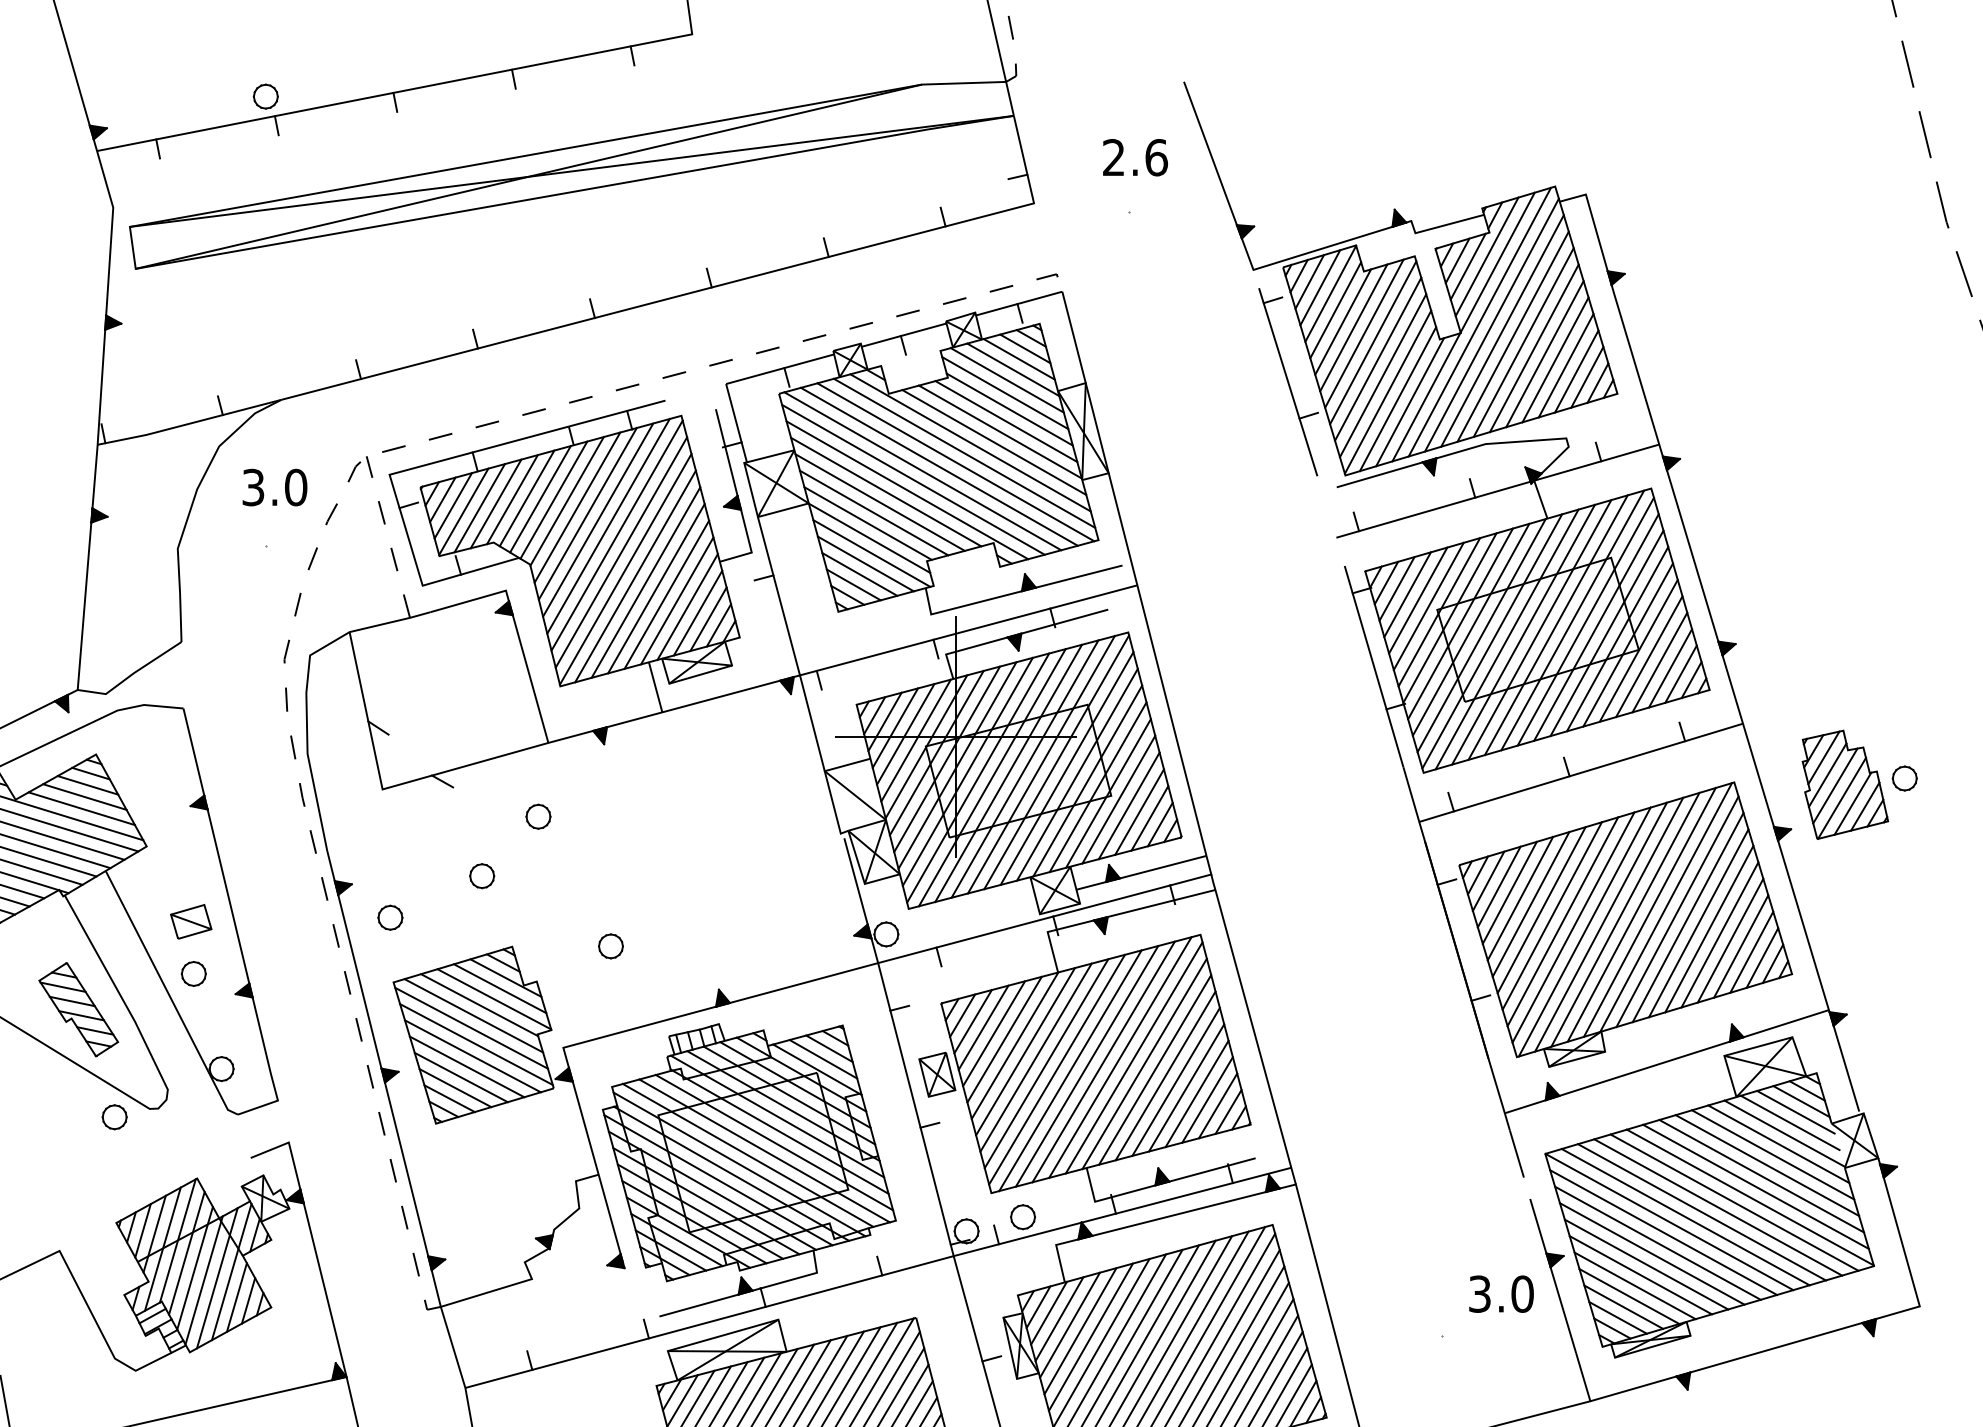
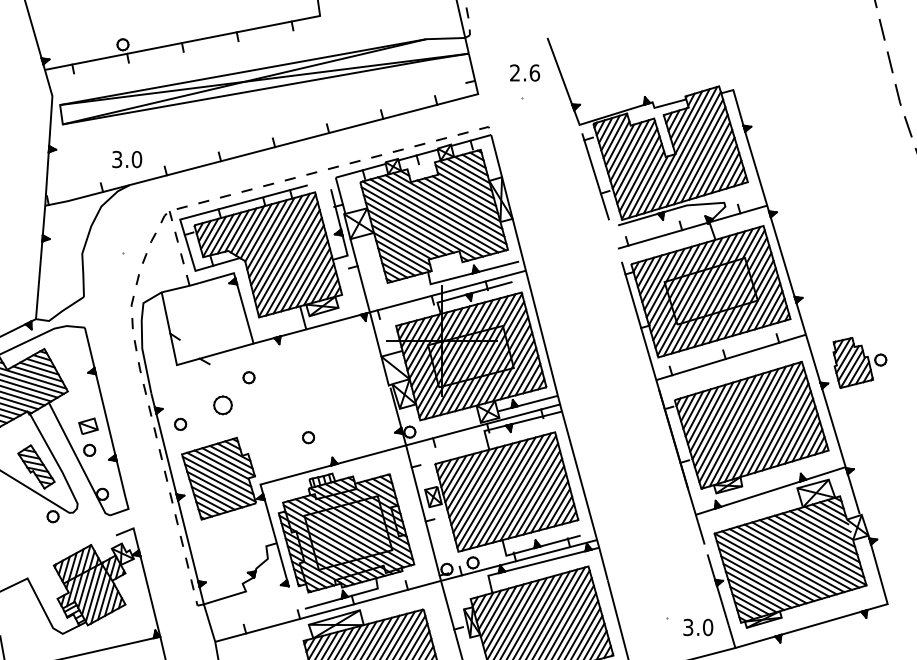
text: (275, 487) -> (127, 159), moved
part: (481, 874) -> (222, 404), size x1.6
part: (610, 946) -> (308, 437), moved
text: (1501, 1294) -> (698, 627), moved

